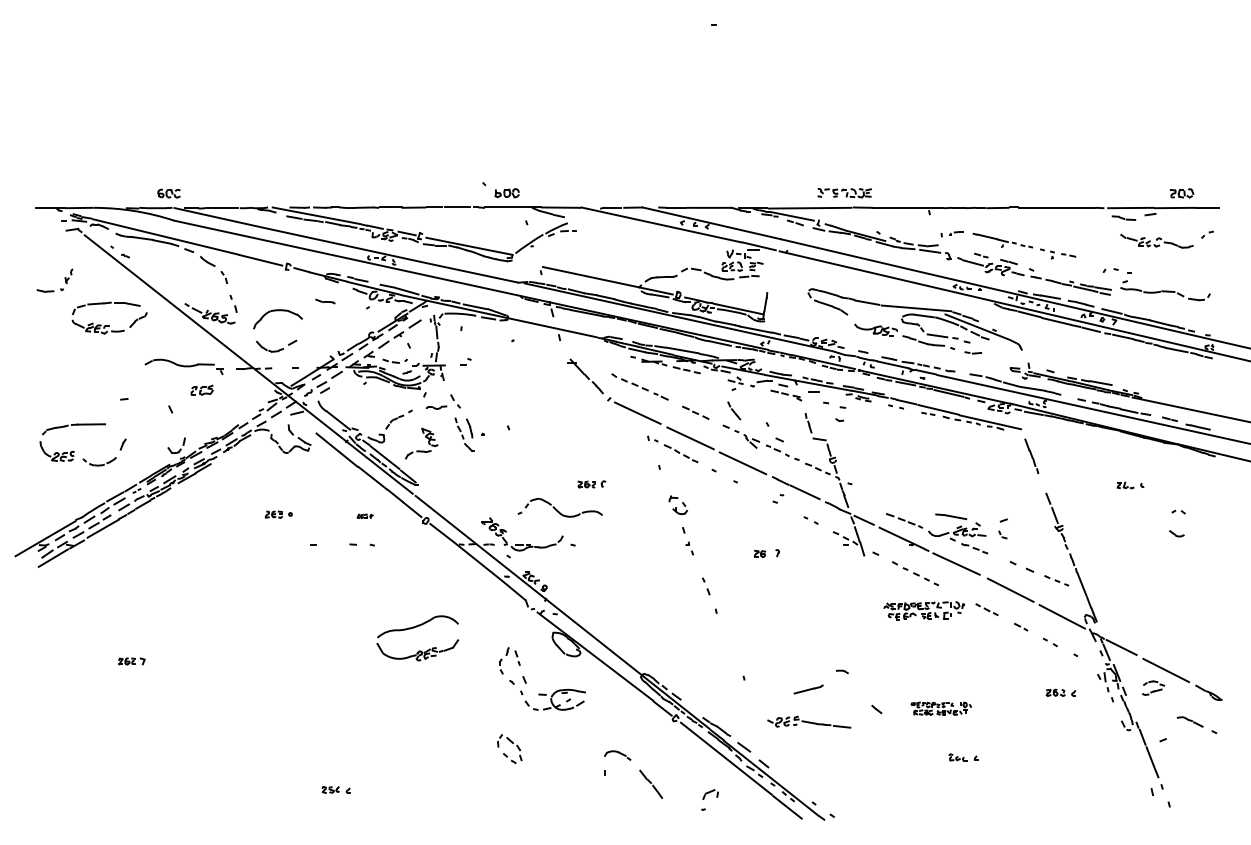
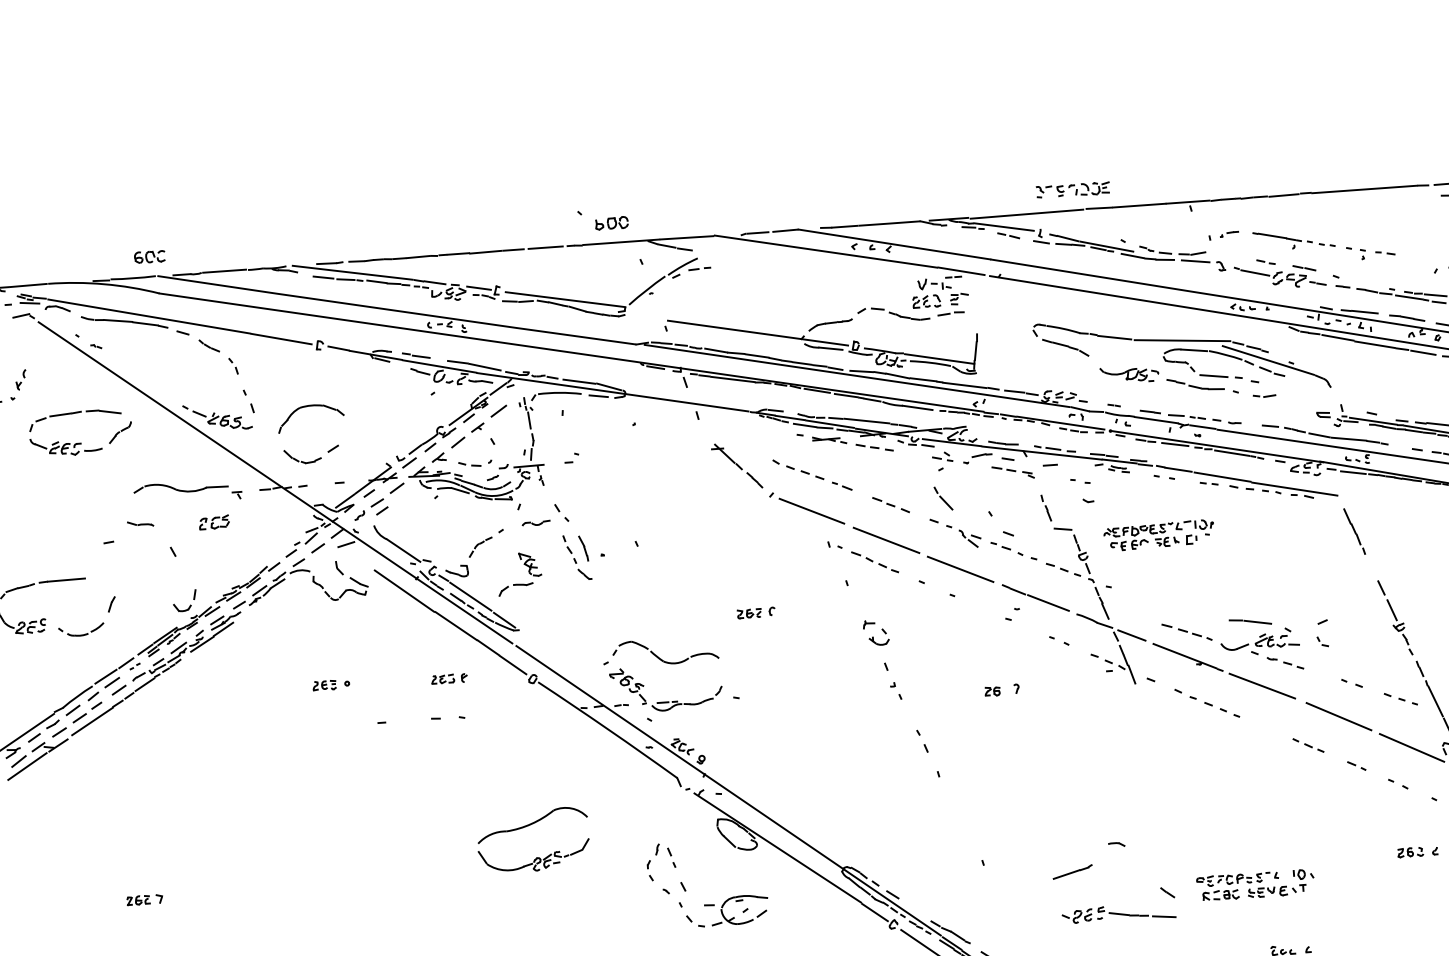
part: (325, 301) -> (140, 524), moved
part: (834, 405) -> (1080, 481), size x0.62
part: (559, 507) -> (659, 651), moved
part: (364, 516) -> (448, 679), size x1.67
part: (1021, 566) -> (1351, 683), size x0.62
part: (923, 610) -> (1158, 534), moved
part: (941, 708) -> (1255, 885), size x1.43
part: (809, 721) -> (1119, 912), moved

